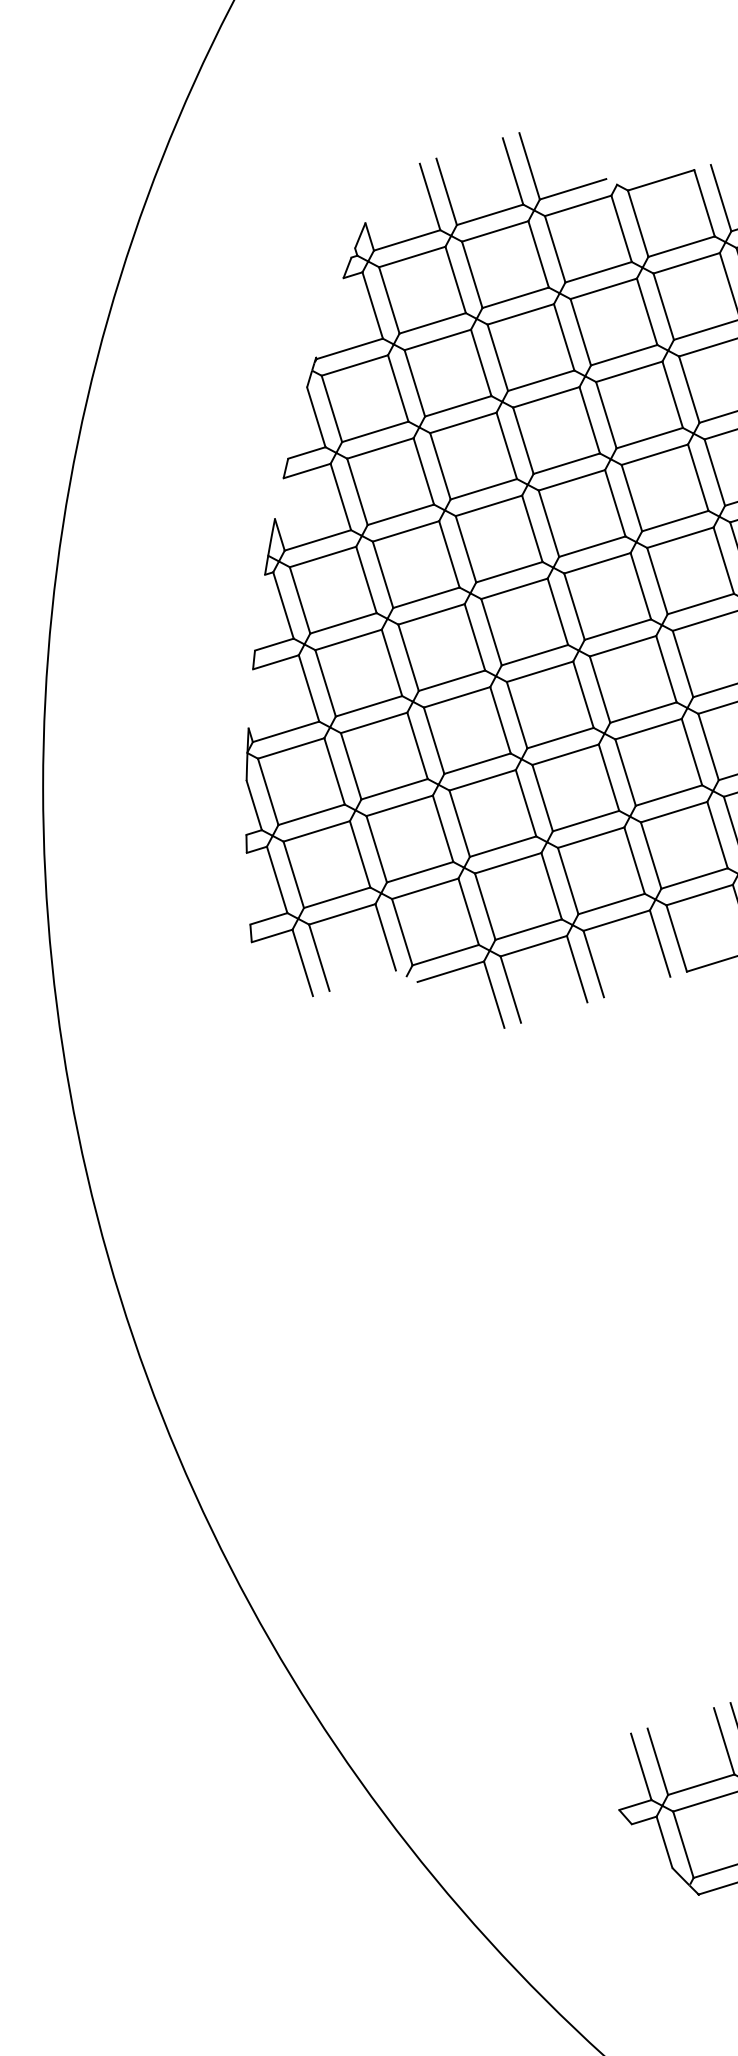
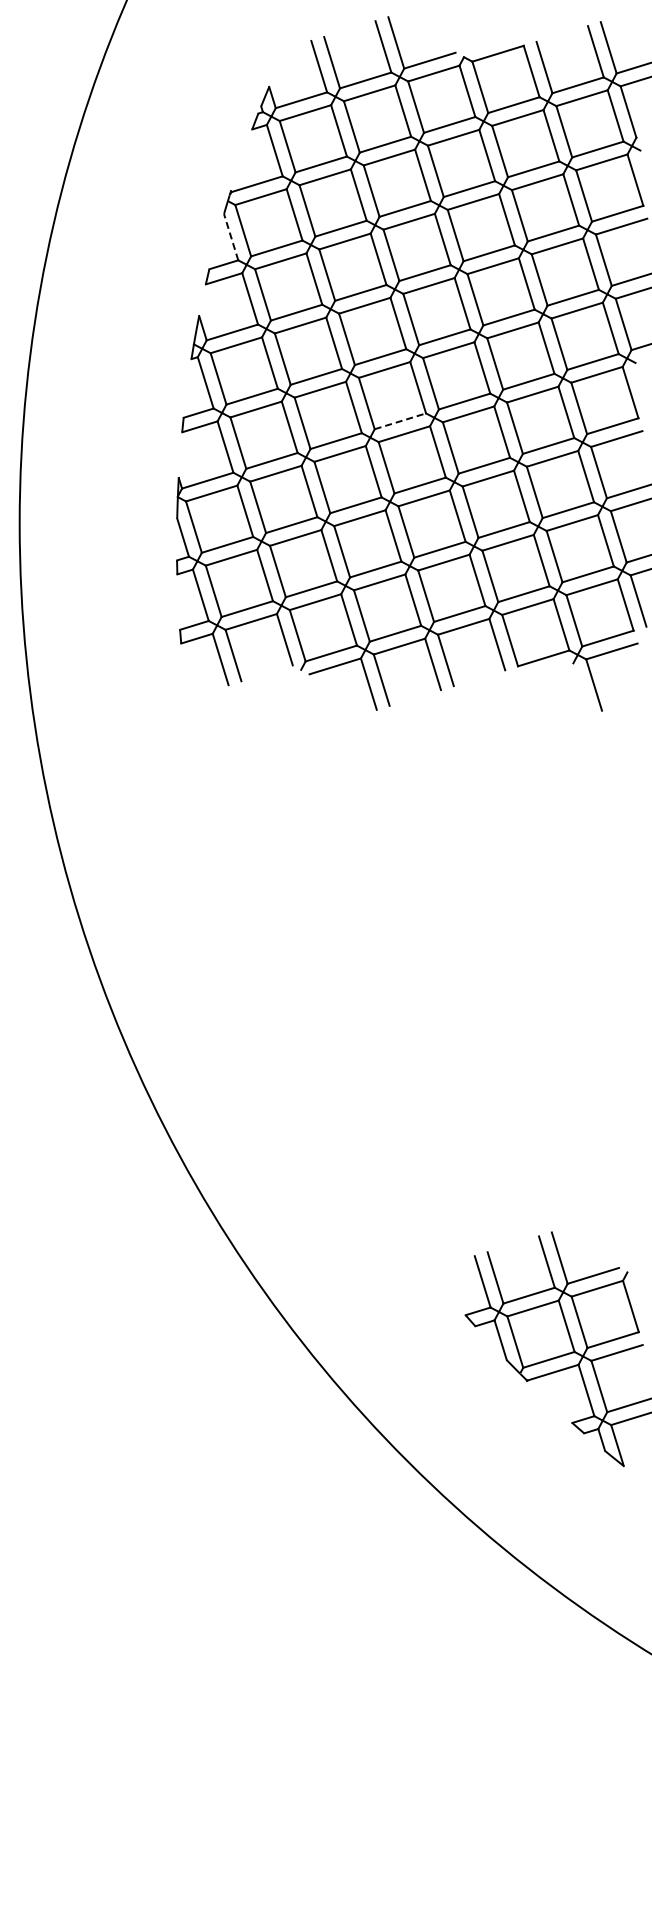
line: (316, 416) -> (231, 236), solid -> dashed
line: (535, 655) -> (400, 421), solid -> dashed

